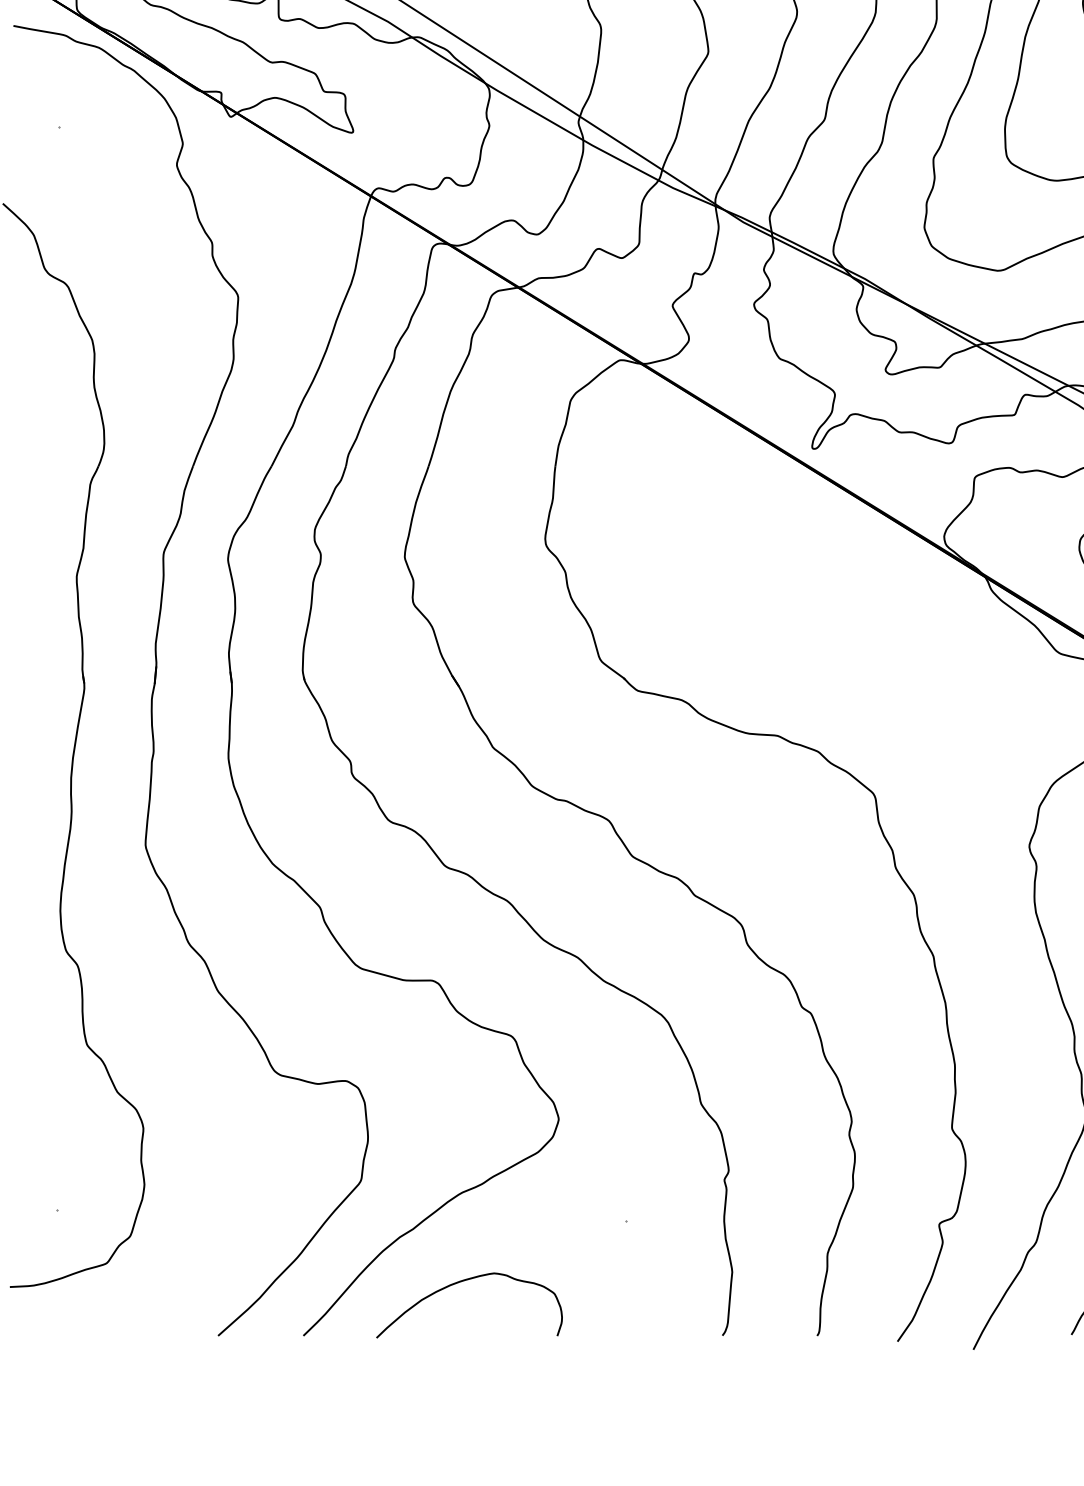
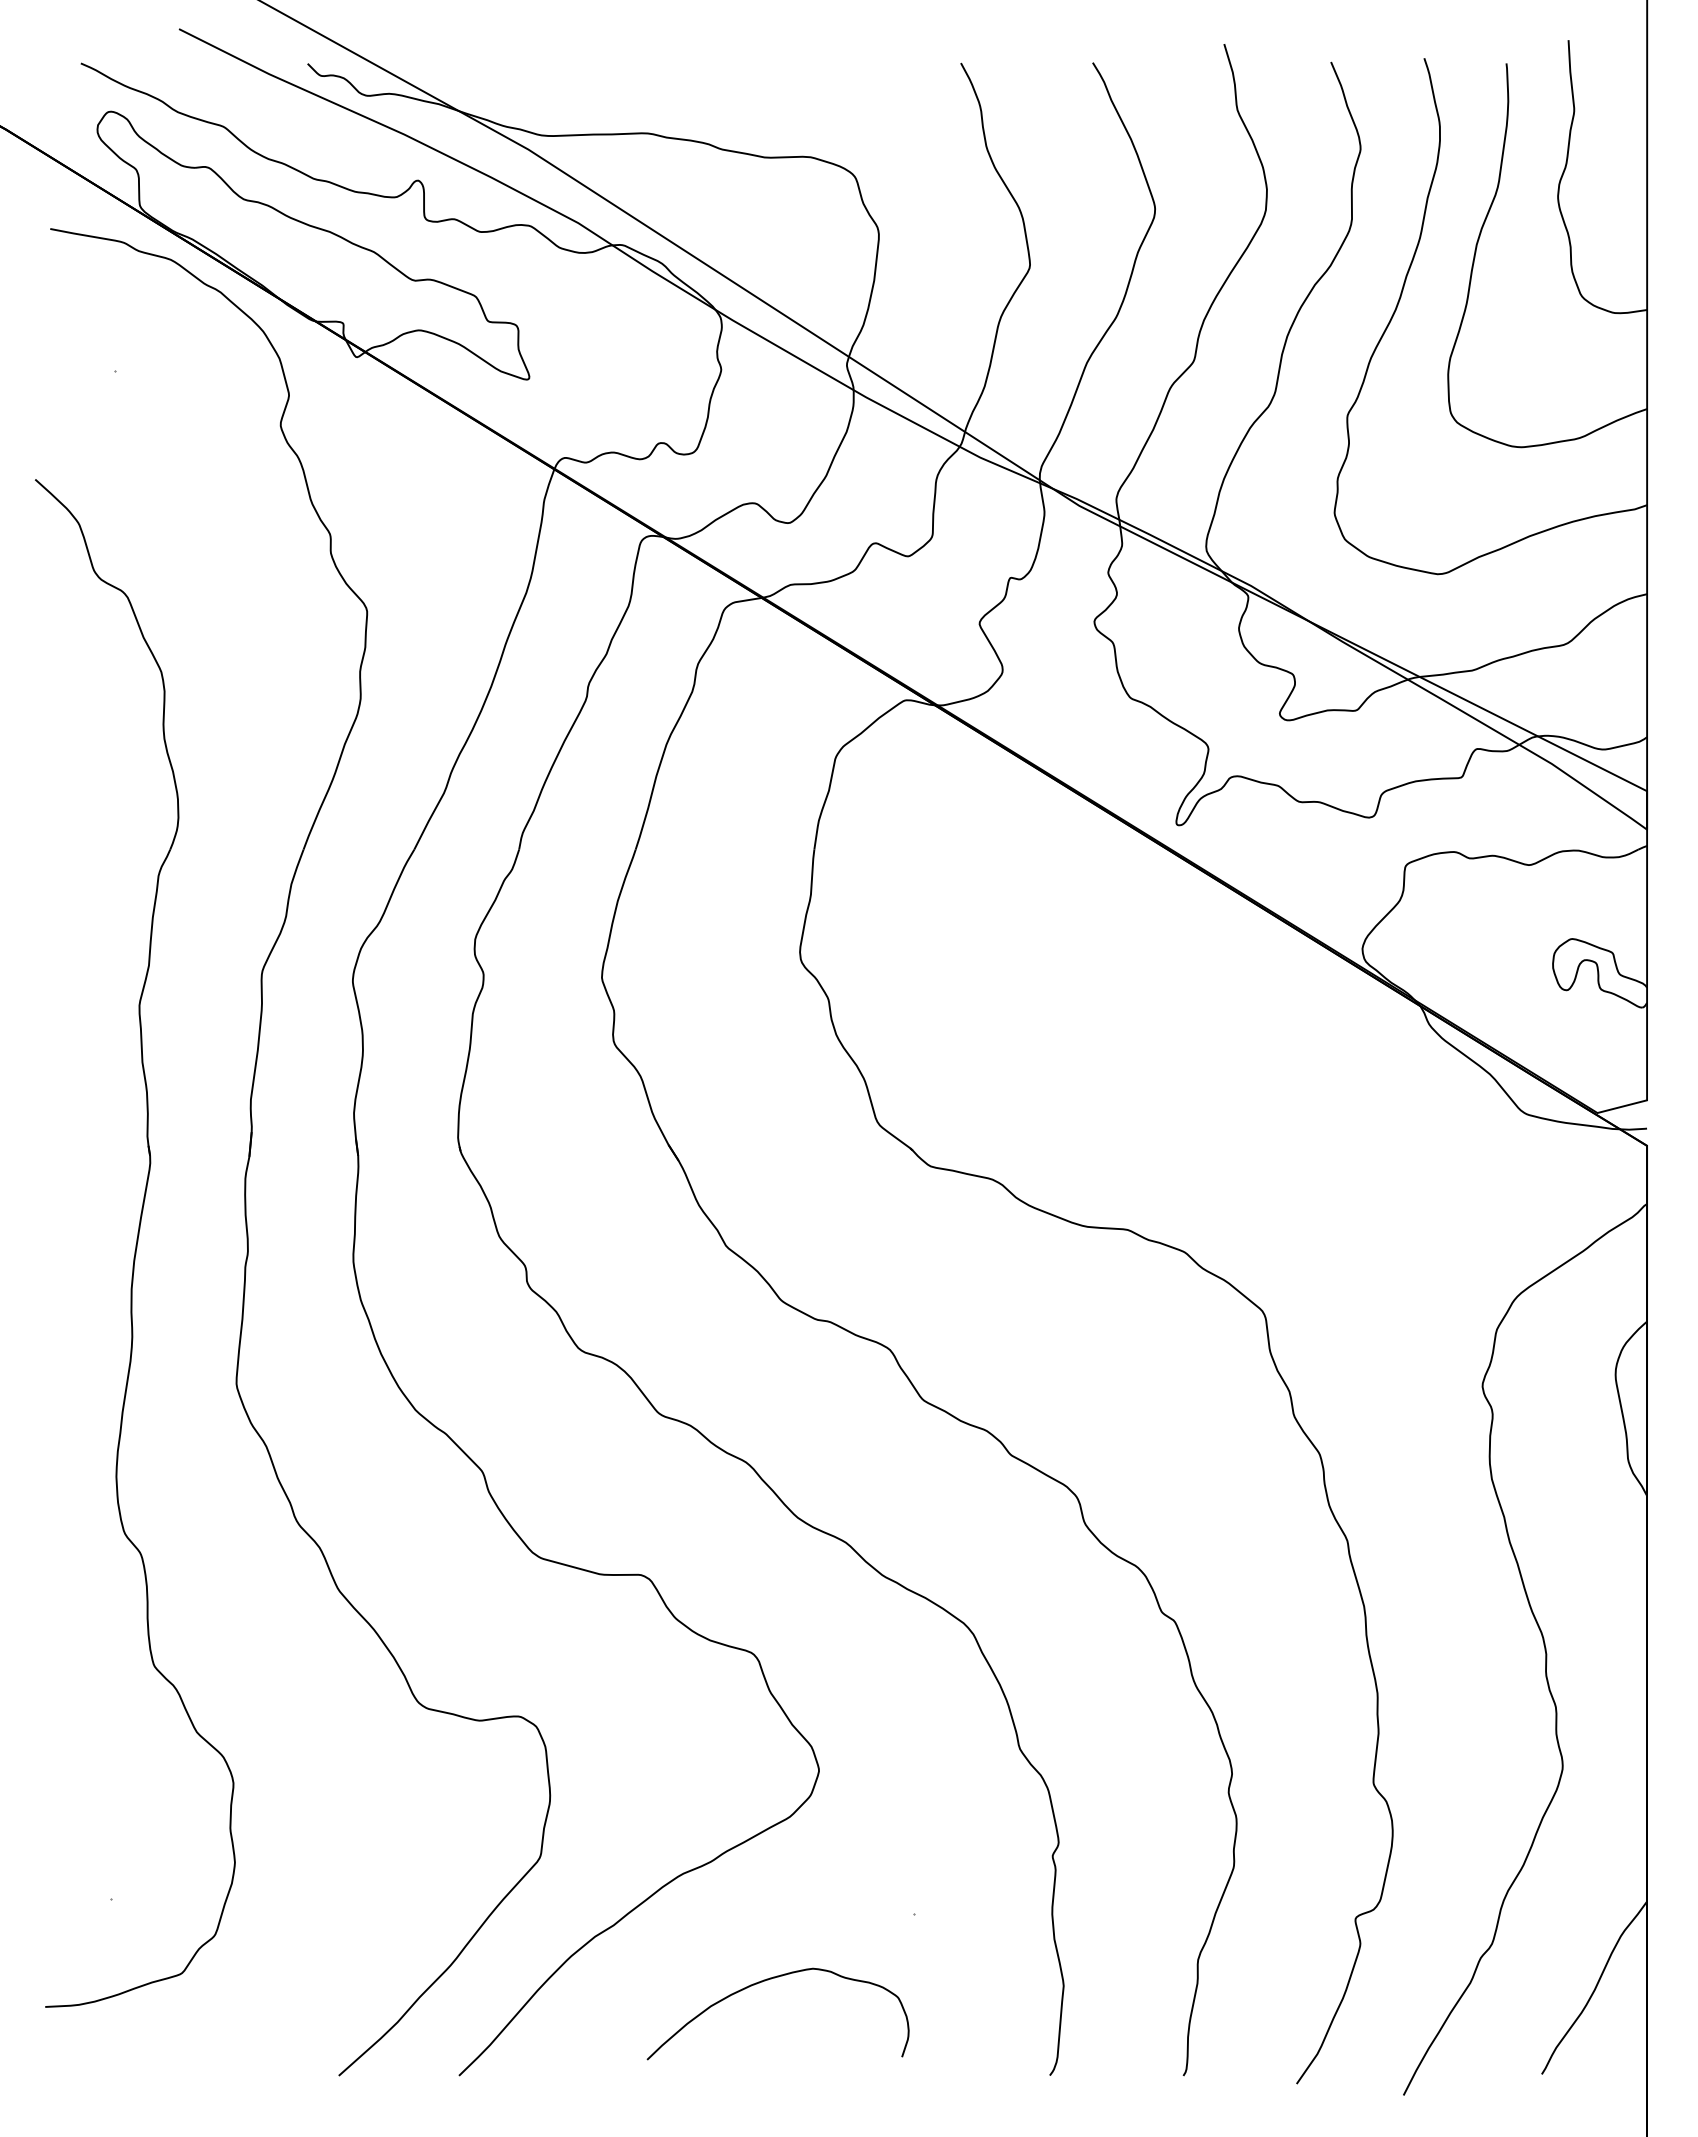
curve: (460, 1282) -> (765, 1981), moved

